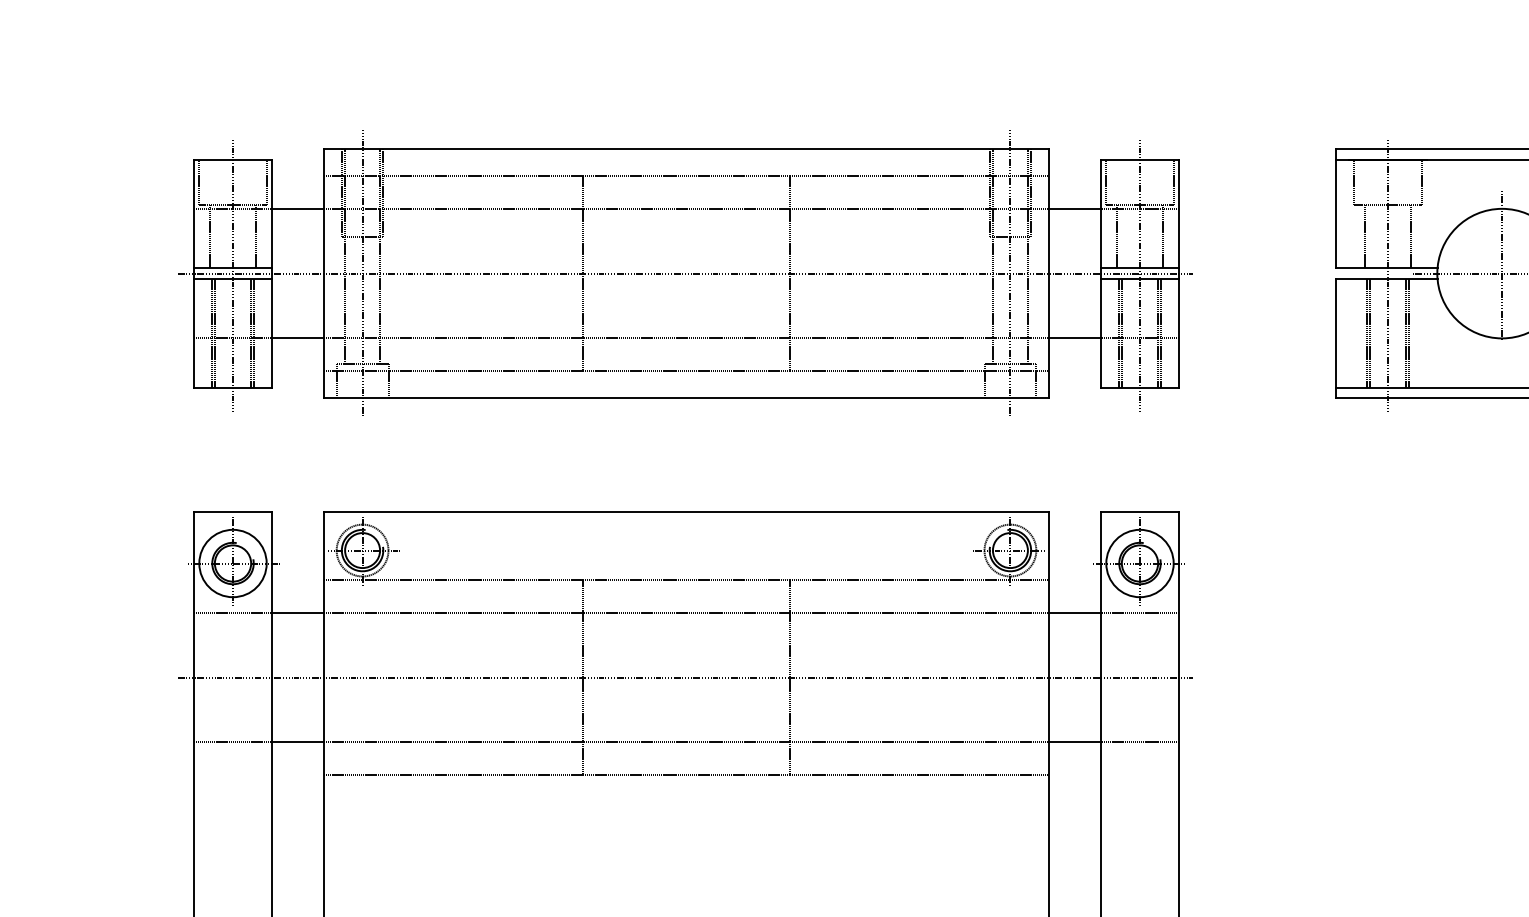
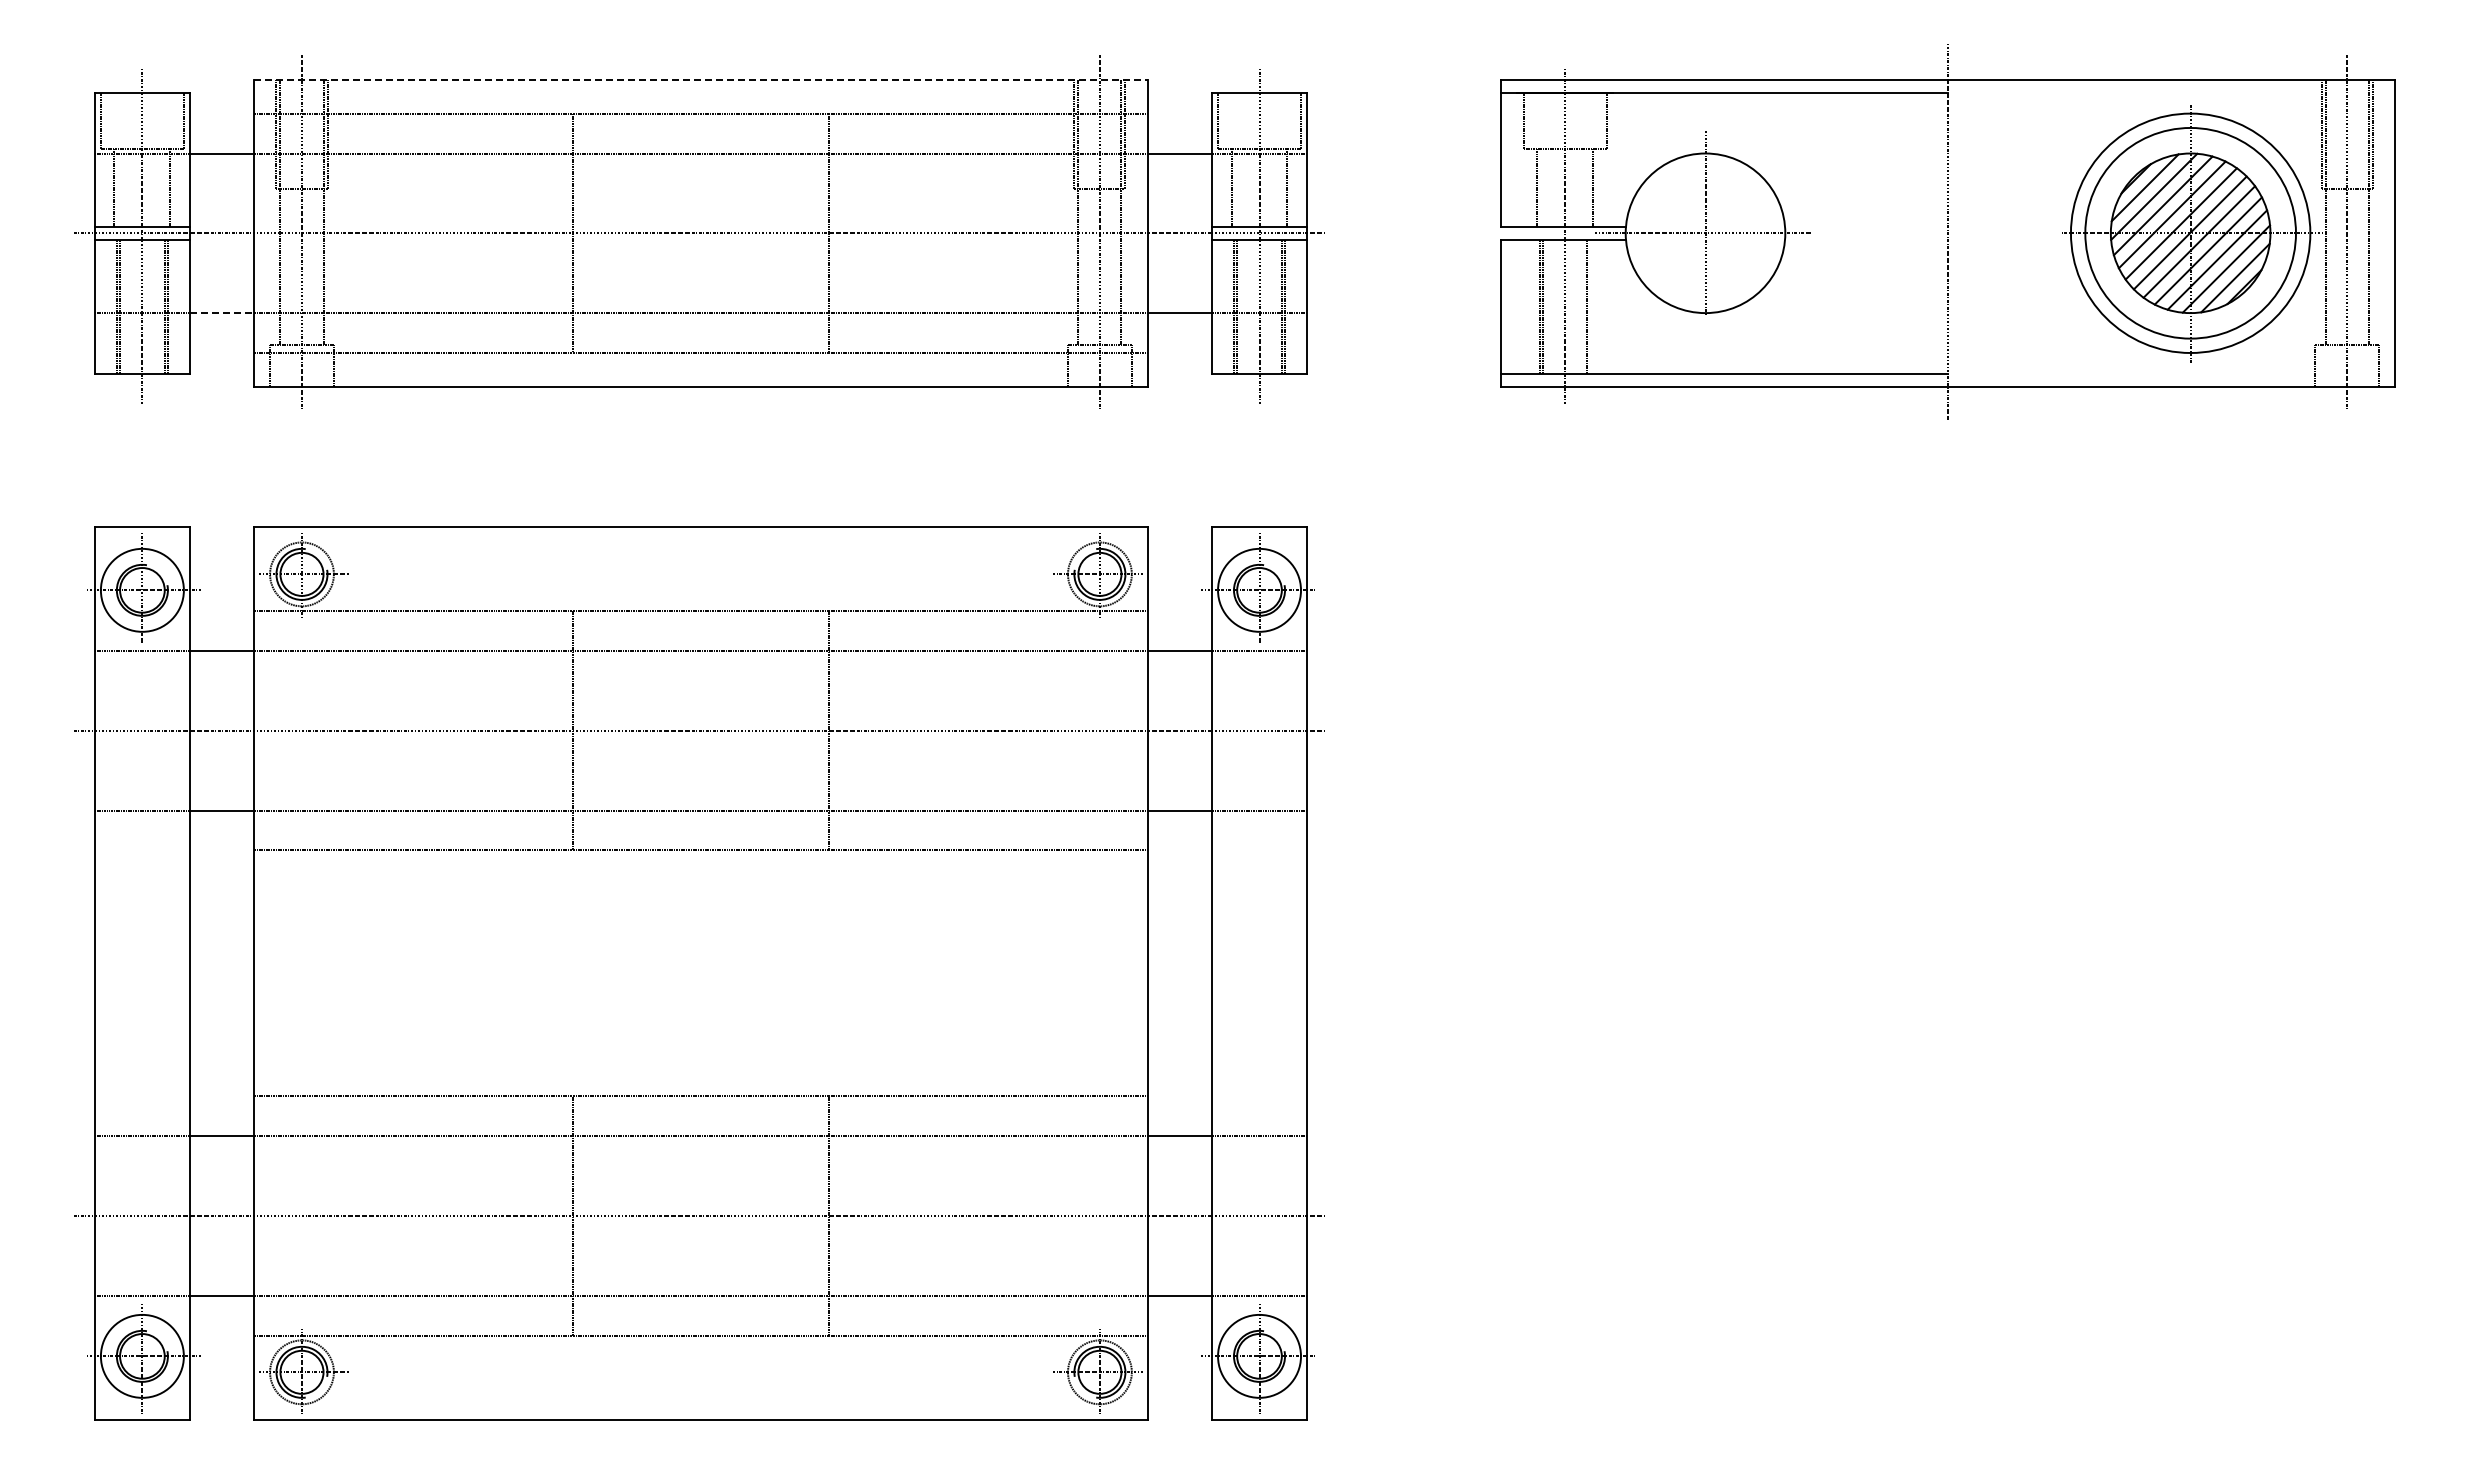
line: (686, 149) -> (700, 80), solid -> dashed
line: (1408, 333) -> (1590, 306), removed
line: (298, 338) -> (222, 313), solid -> dashed

